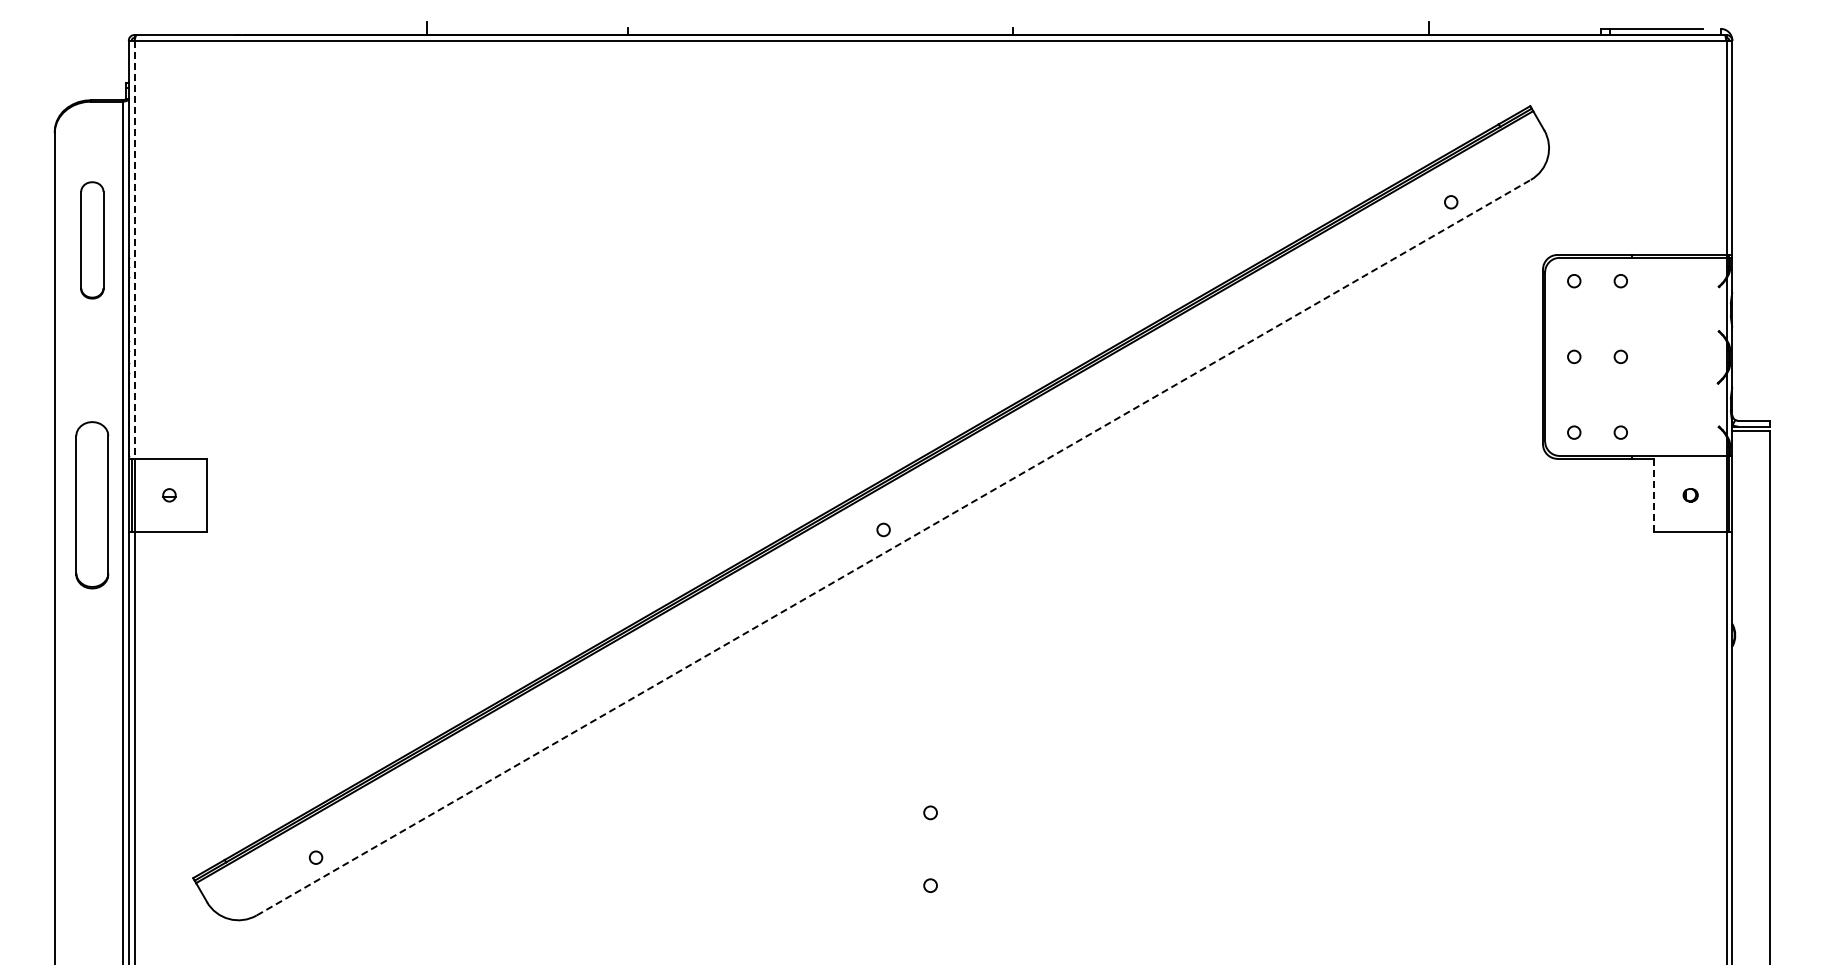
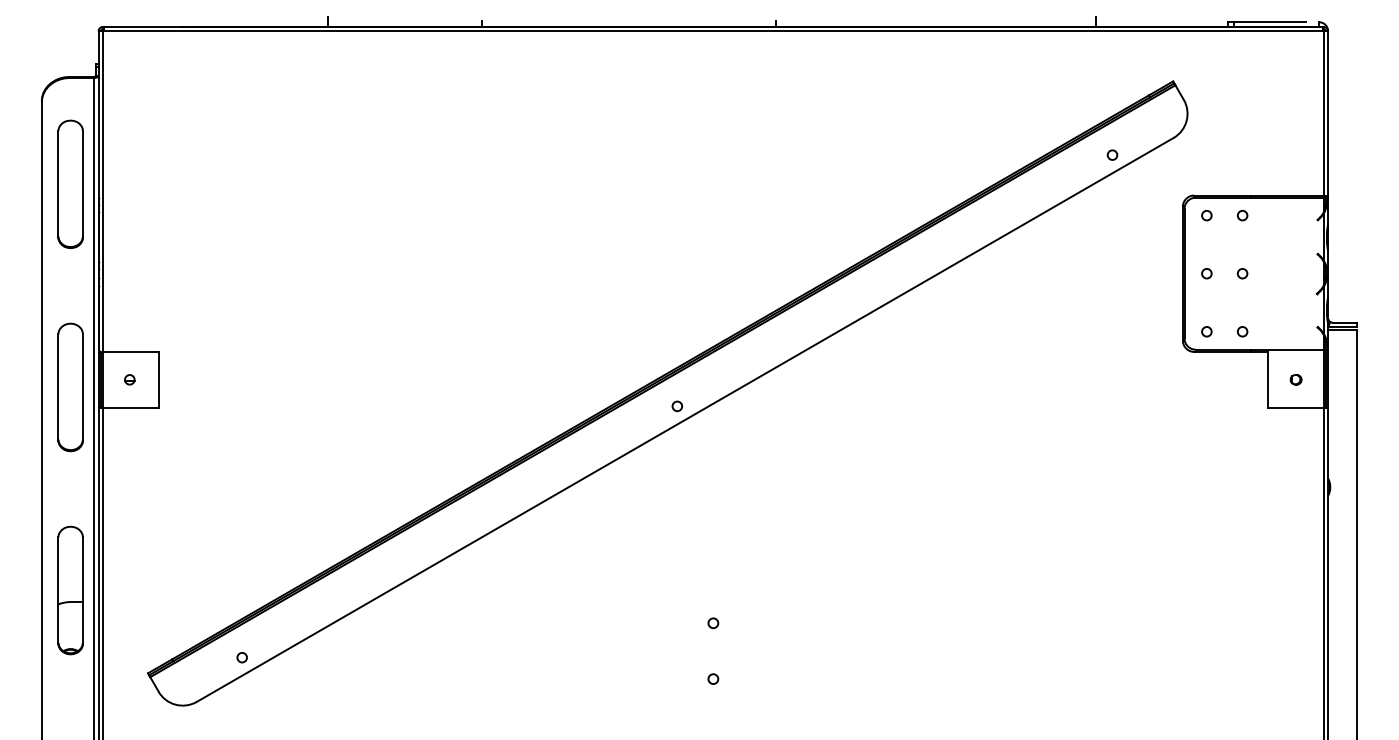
part: (92, 240) -> (70, 184), size x1.43
line: (134, 249) -> (103, 191), dashed -> solid
line: (1653, 495) -> (1267, 379), dashed -> solid
line: (894, 547) -> (685, 419), dashed -> solid
part: (92, 770) -> (70, 590), added

